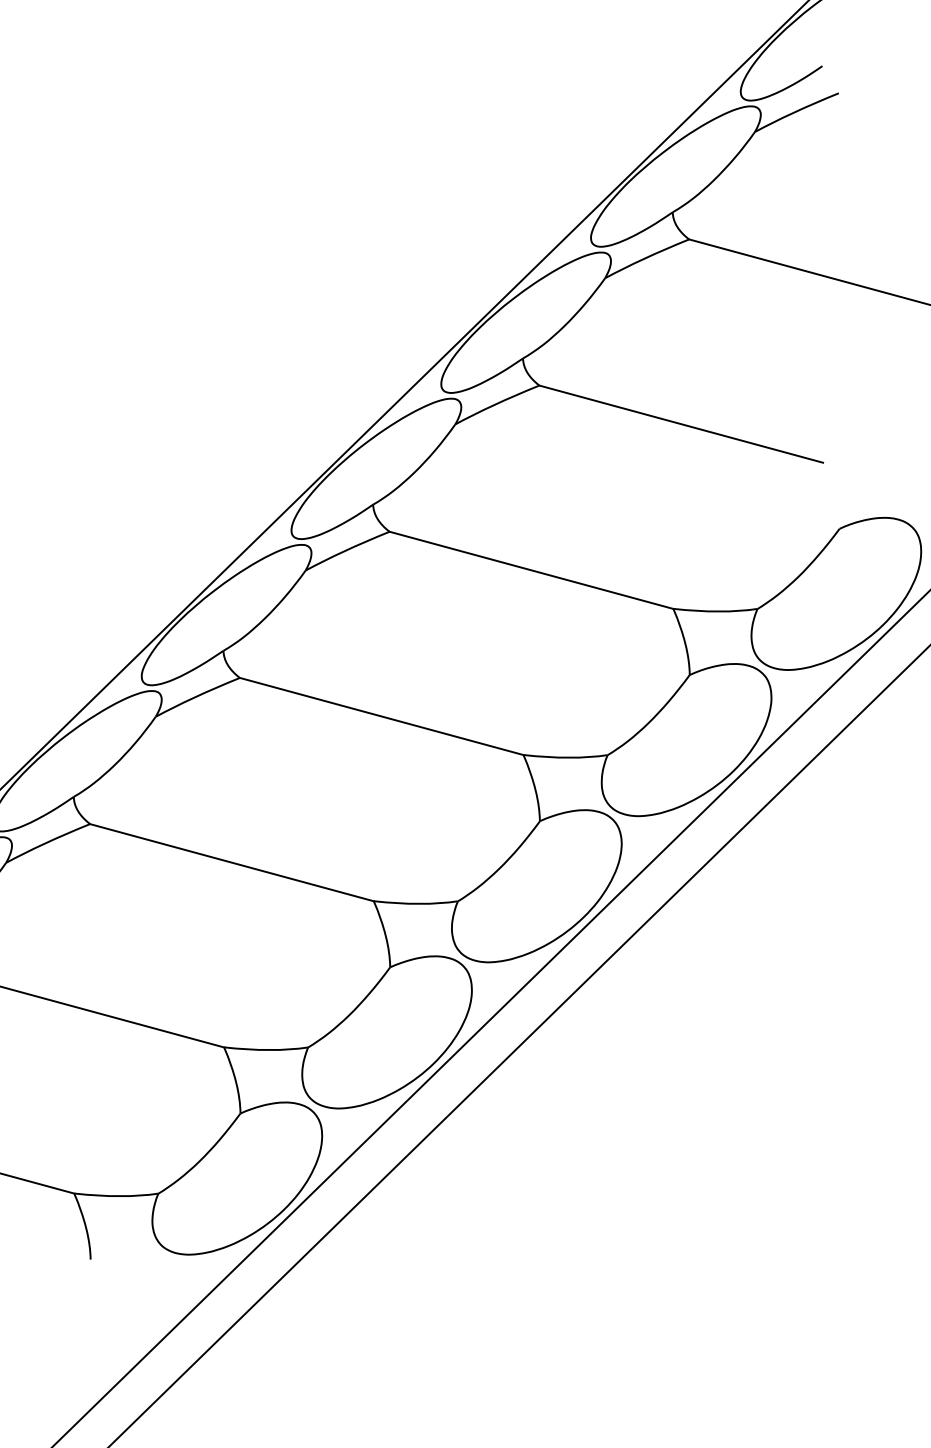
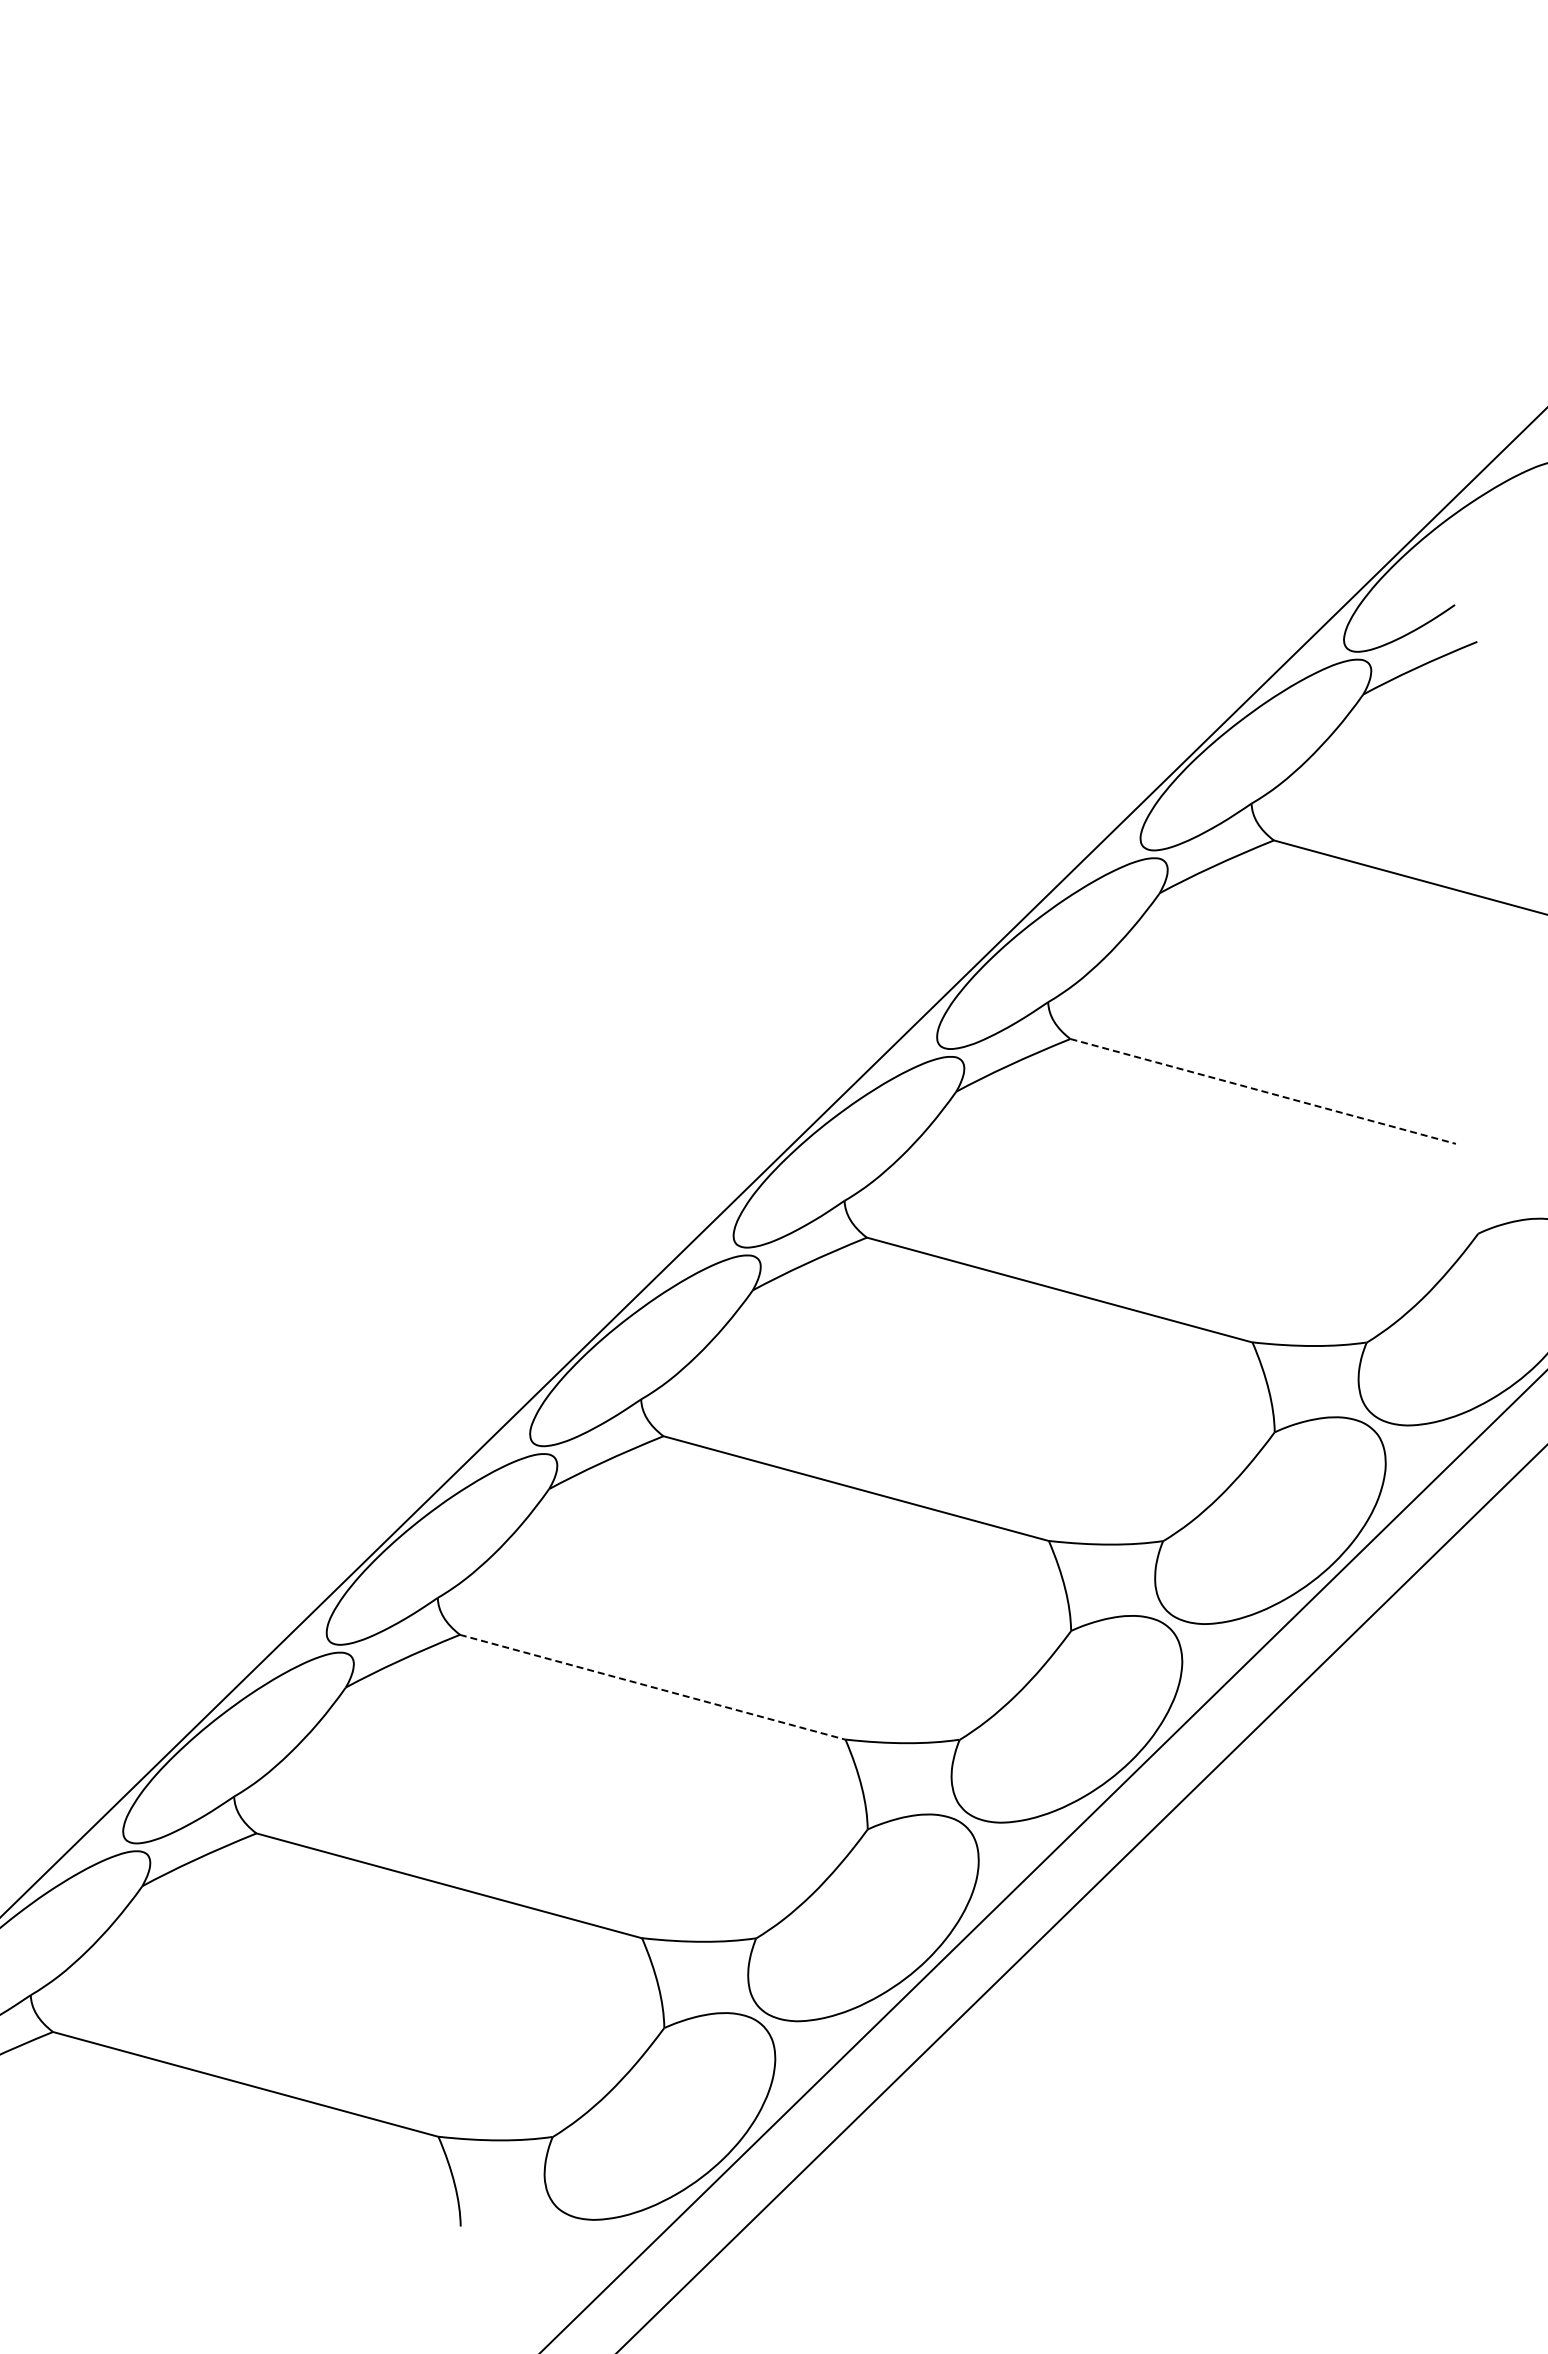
line: (681, 424) -> (1263, 1091), solid -> dashed
line: (231, 862) -> (652, 1687), solid -> dashed

